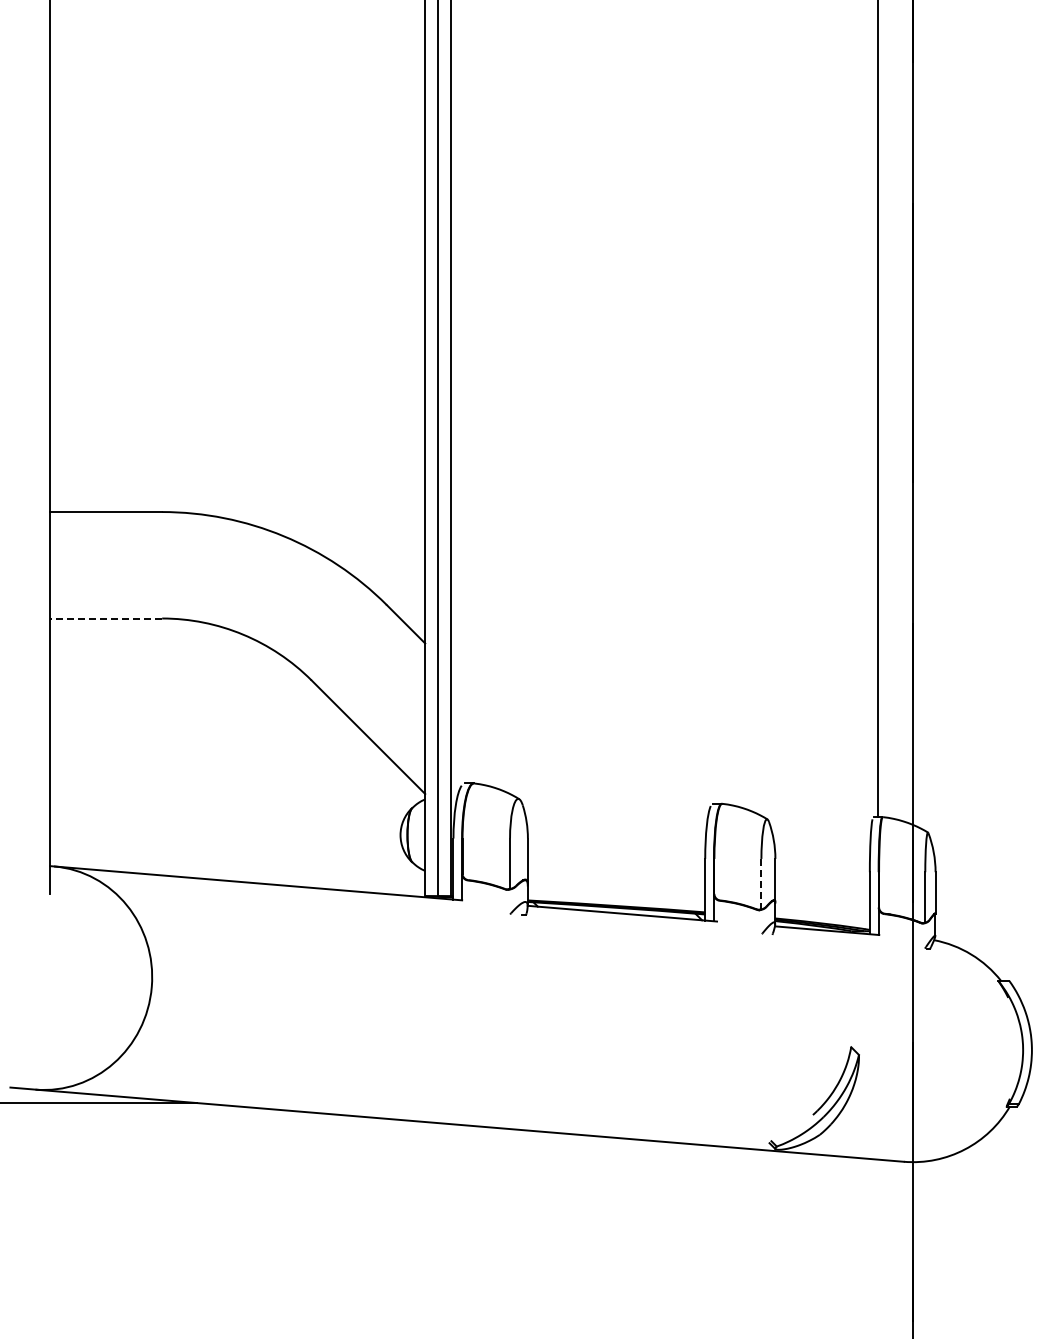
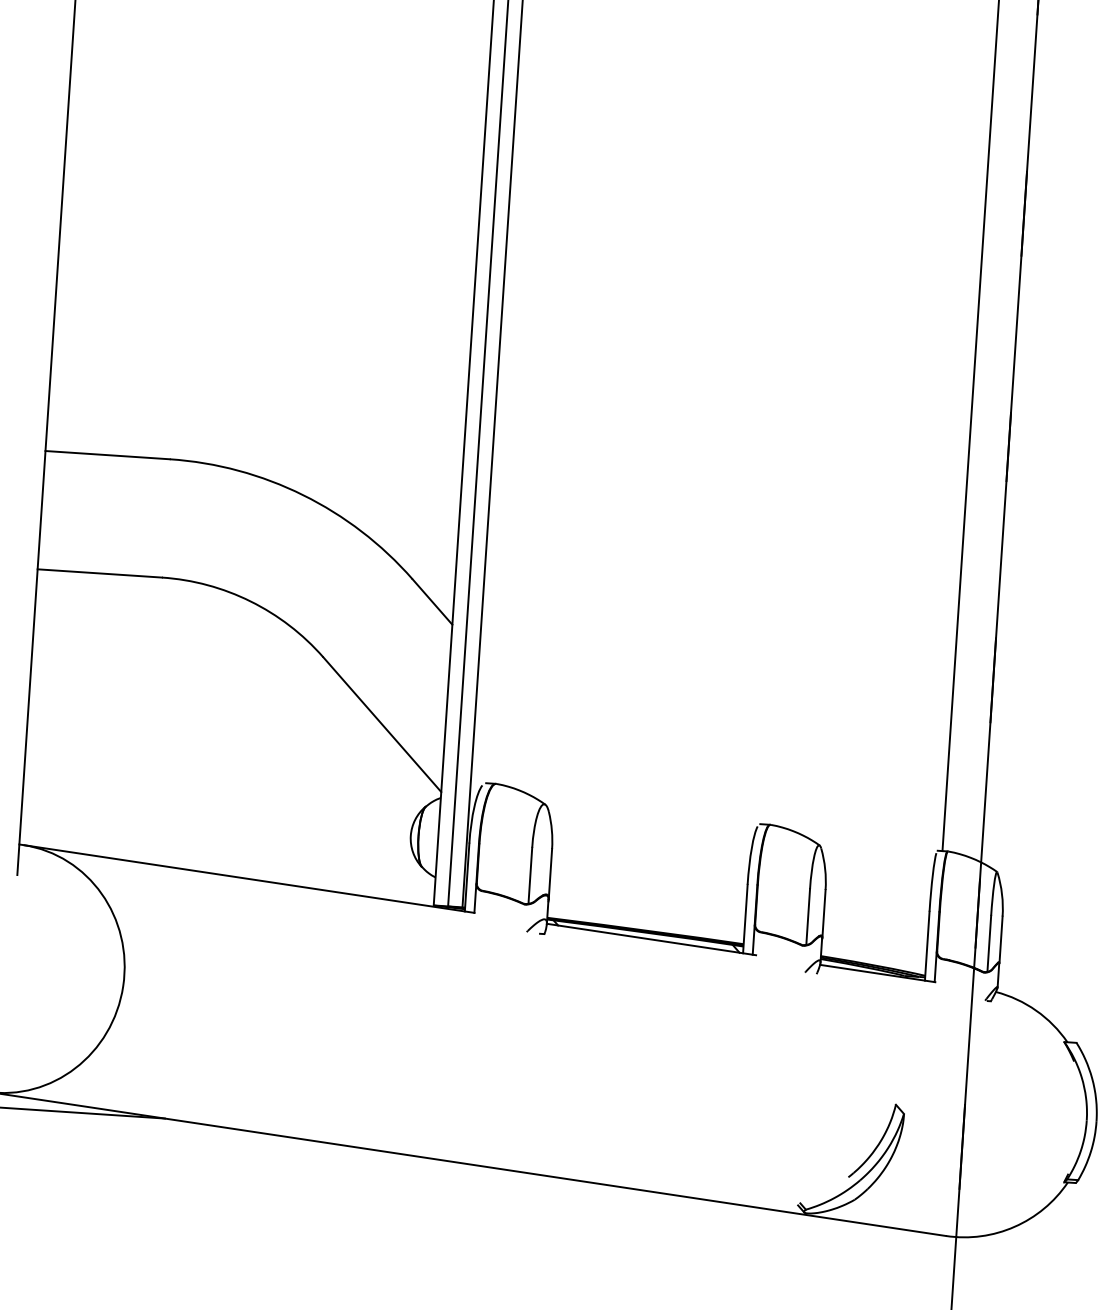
line: (106, 618) -> (100, 573), dashed -> solid
line: (761, 884) -> (808, 917), dashed -> solid

